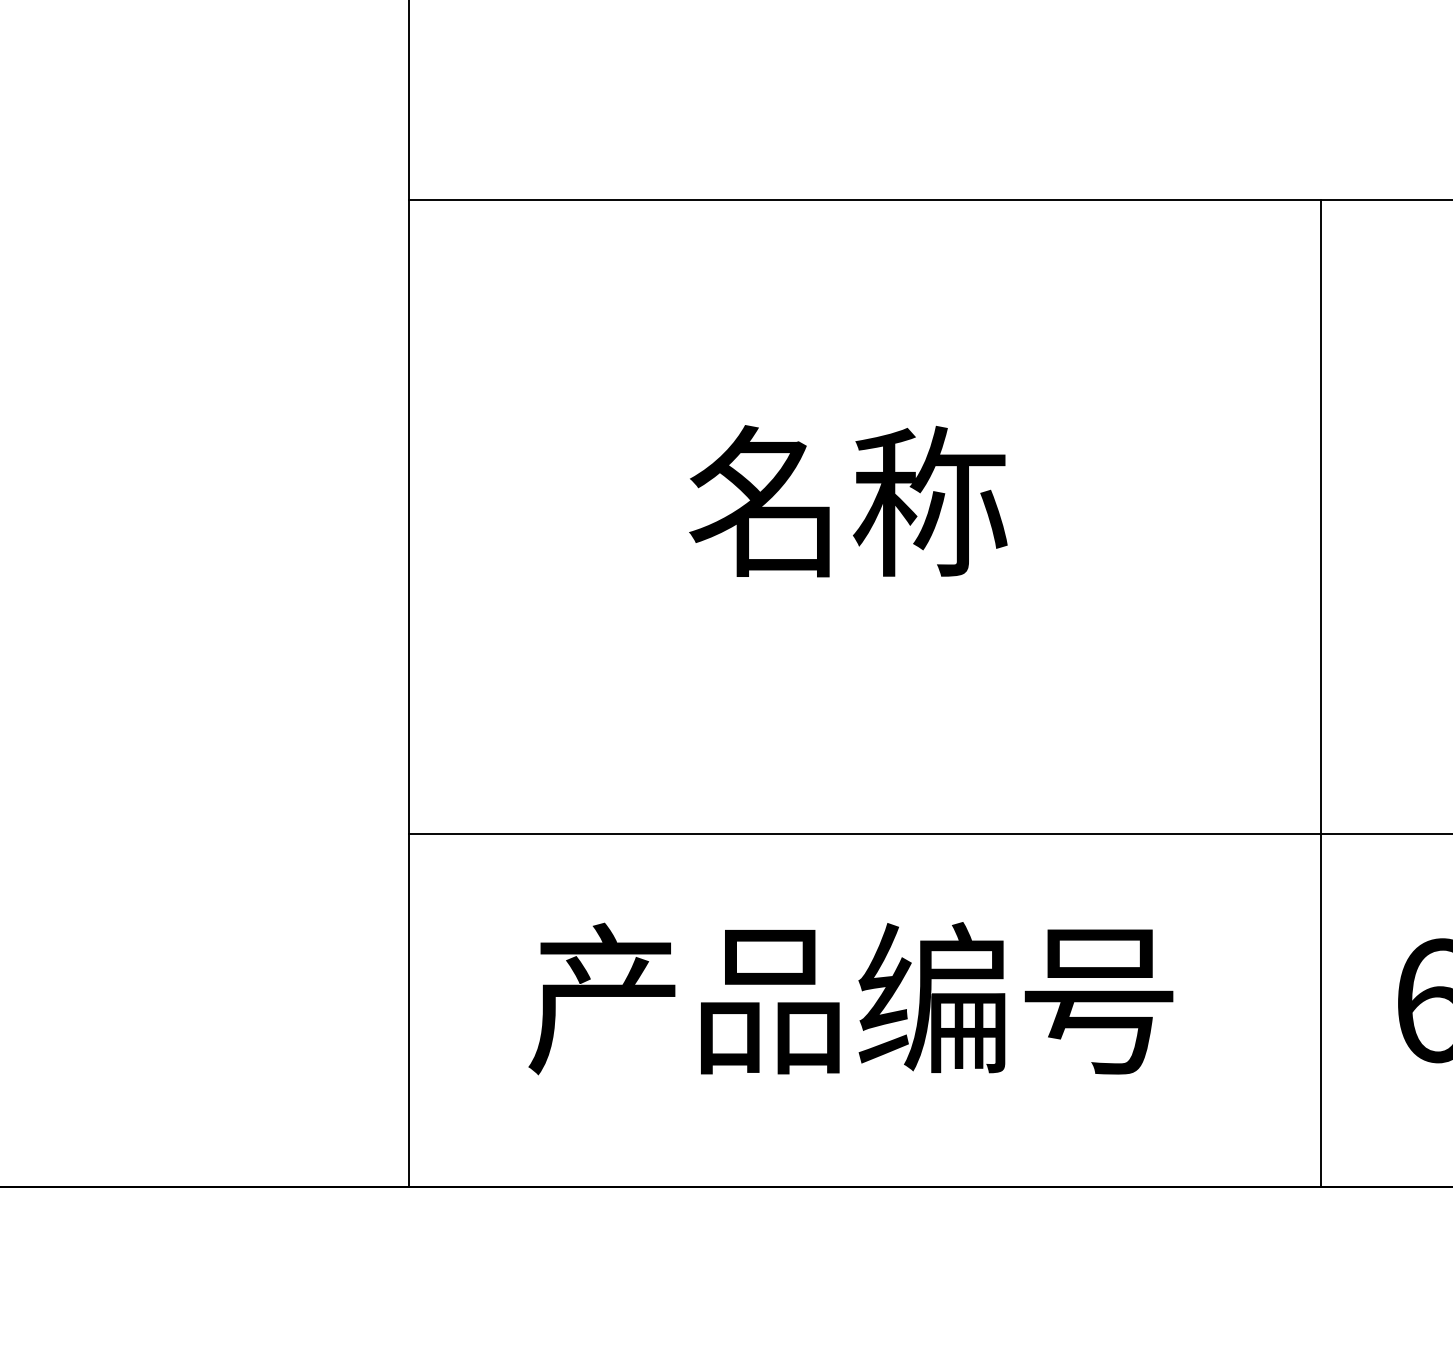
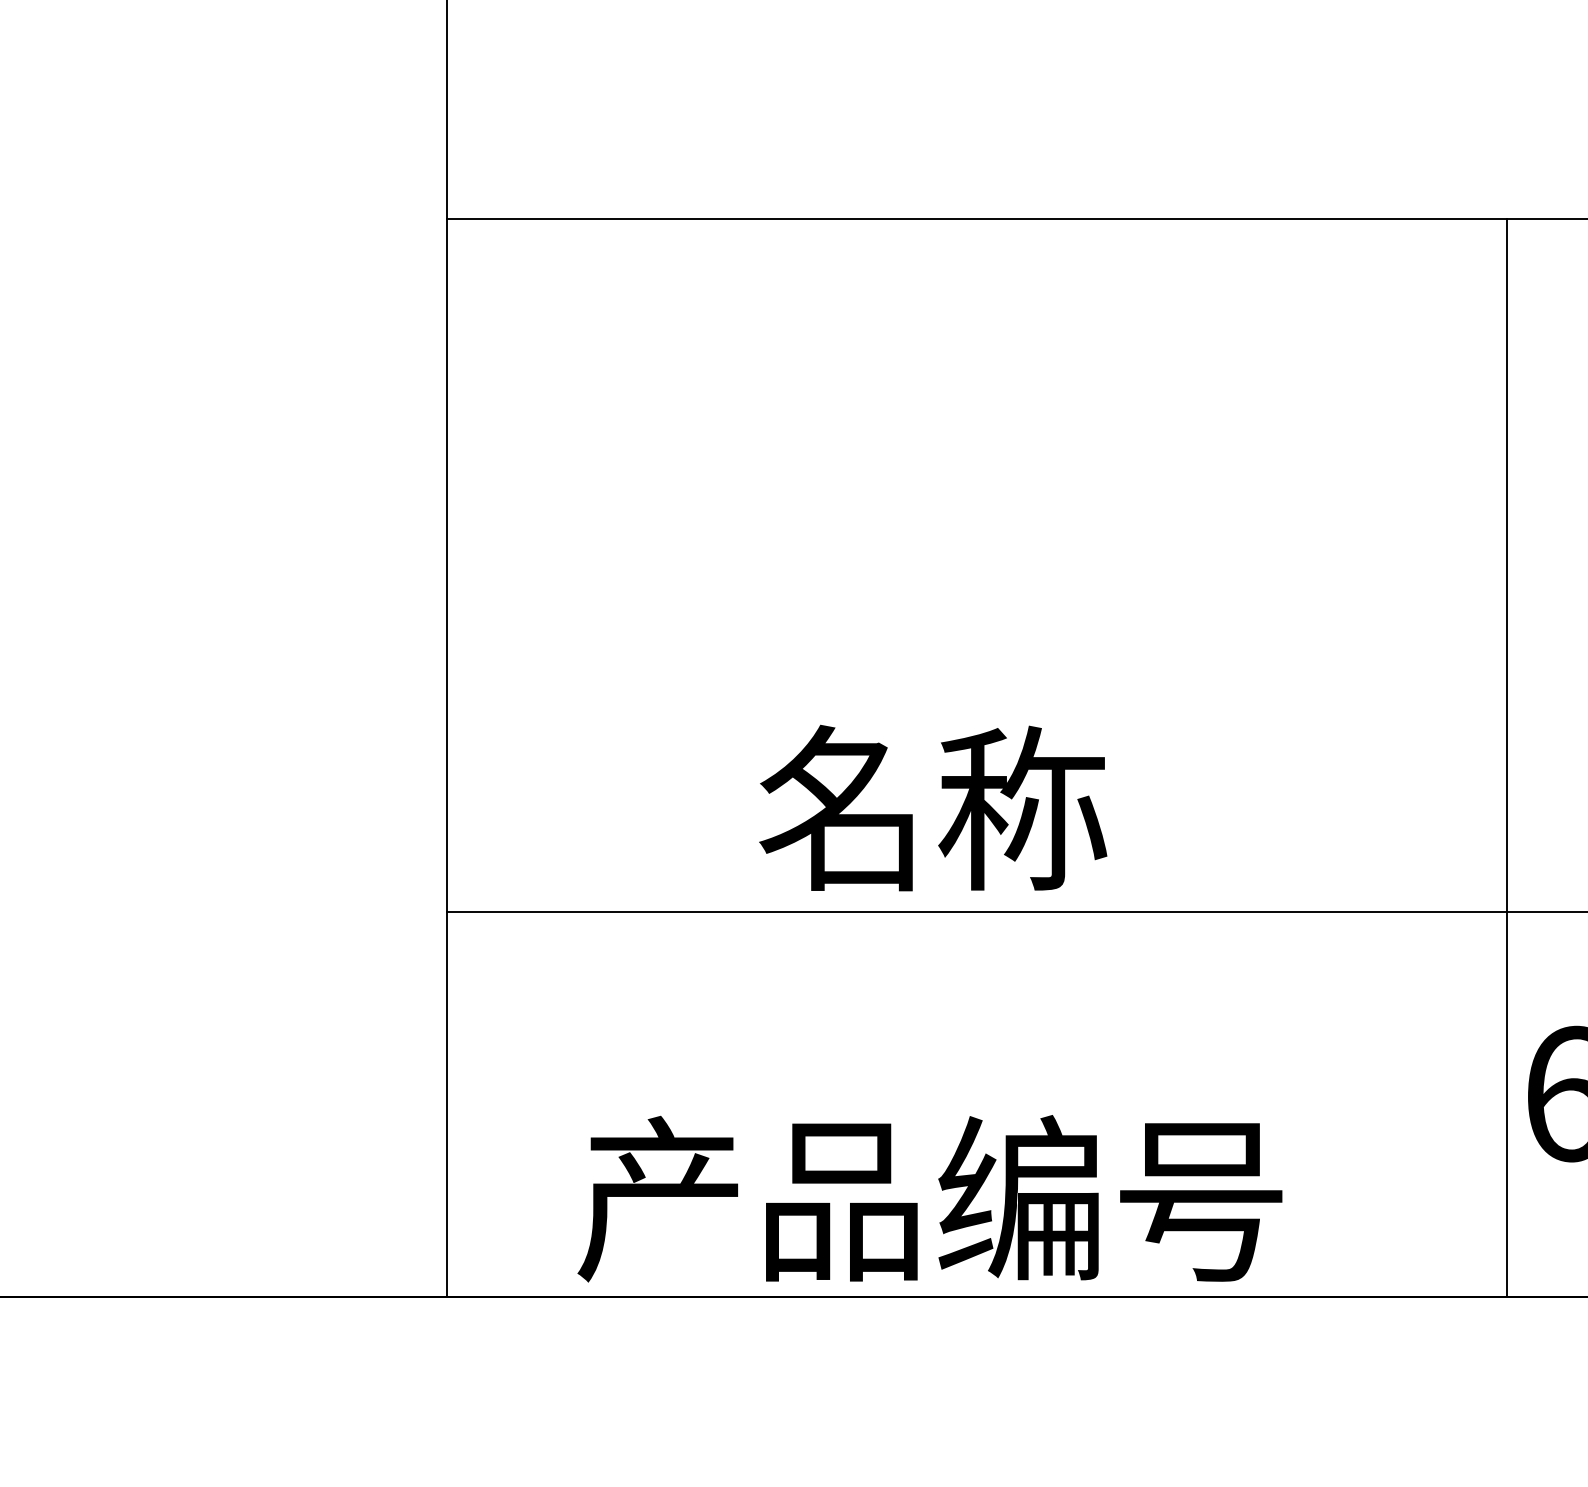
text: (848, 500) -> (933, 807), moved
line: (1320, 693) -> (1506, 758), moved
text: (850, 998) -> (929, 1198), moved

